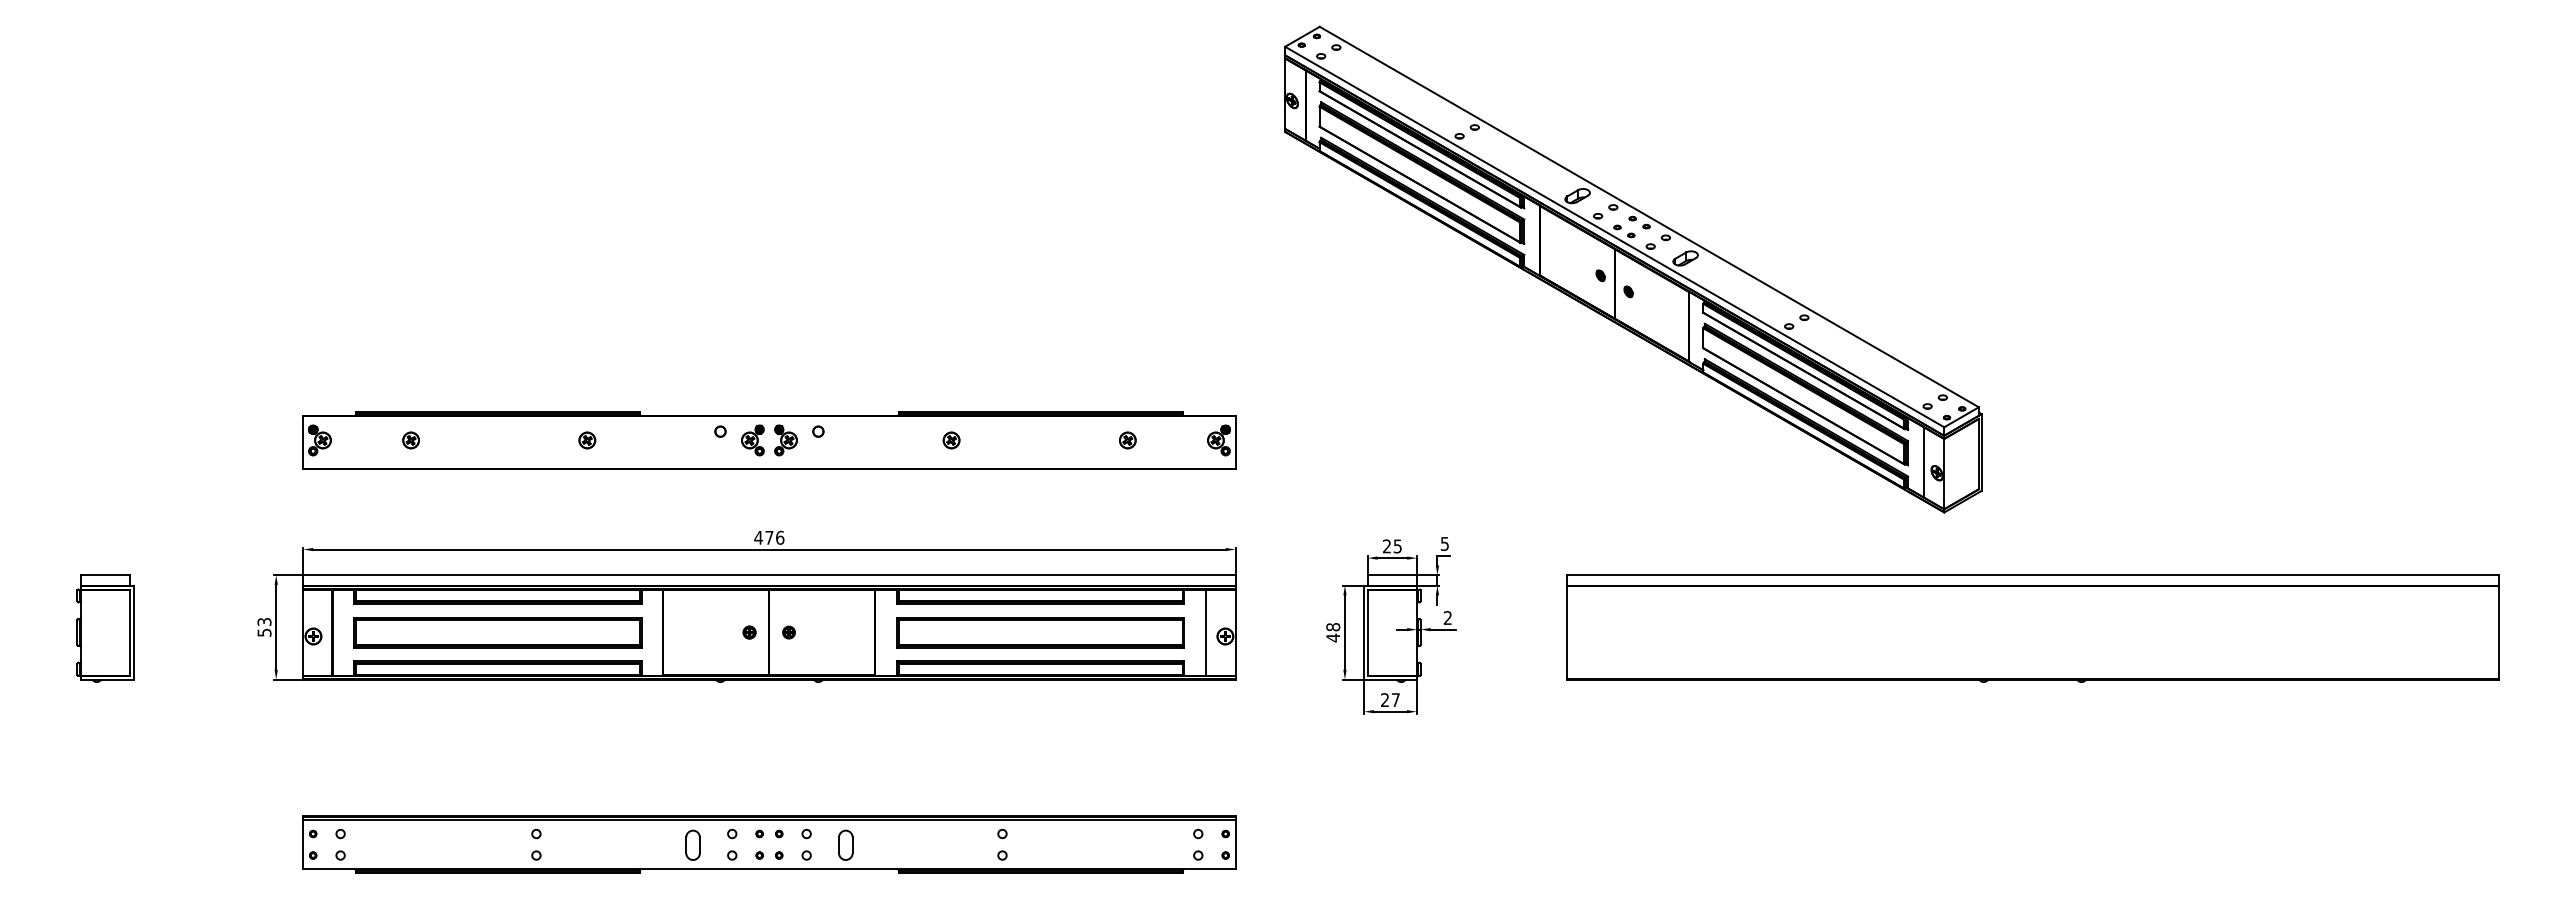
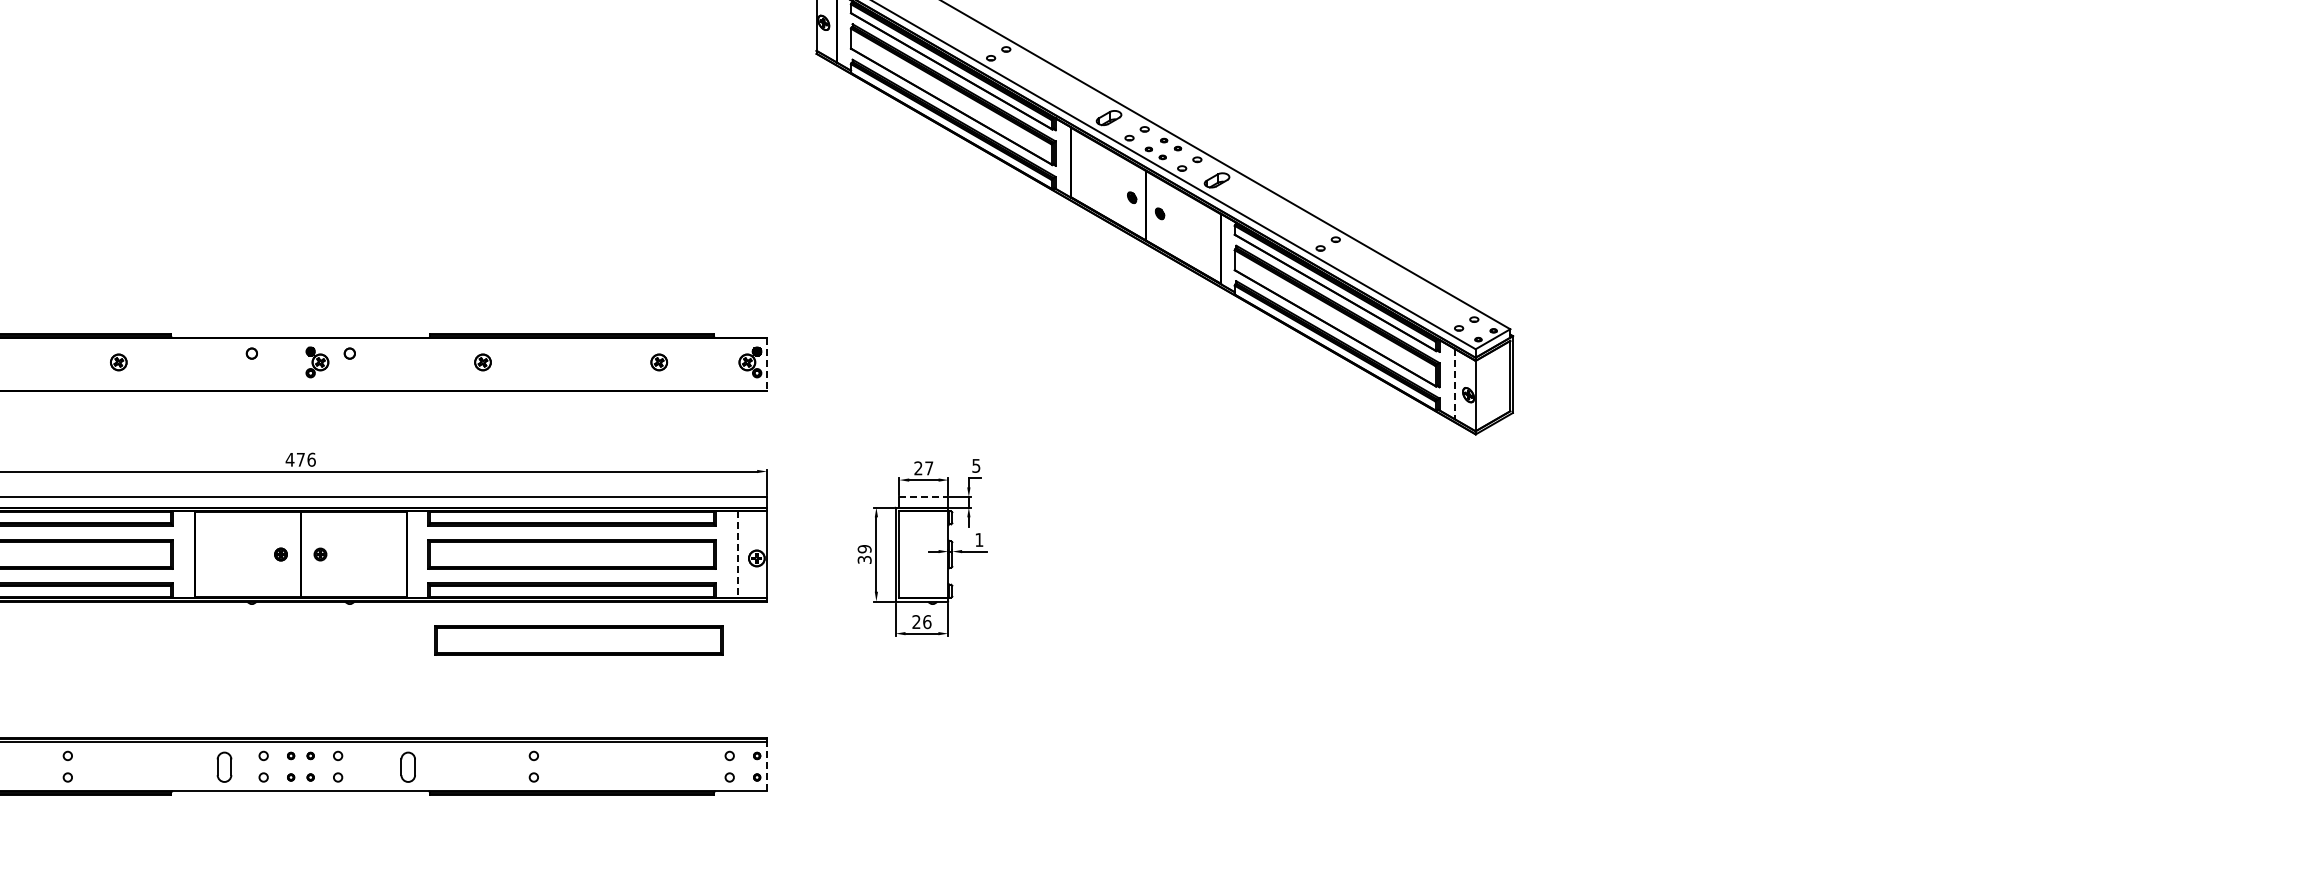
part: (752, 440) -> (283, 362), removed
line: (1235, 442) -> (766, 364), solid -> dashed
line: (1923, 462) -> (1454, 384), solid -> dashed
text: (1397, 546) -> (928, 468), 25 -> 27
line: (1392, 575) -> (923, 497), solid -> dashed
text: (1447, 617) -> (978, 539), 2 -> 1
part: (2032, 628) -> (1563, 550), removed
text: (1333, 632) -> (864, 554), 48 -> 39
line: (1206, 633) -> (737, 555), solid -> dashed
text: (1395, 700) -> (926, 622), 27 -> 26
part: (1047, 718) -> (578, 640), added
part: (845, 844) -> (407, 766), moved
line: (1235, 844) -> (766, 766), solid -> dashed

